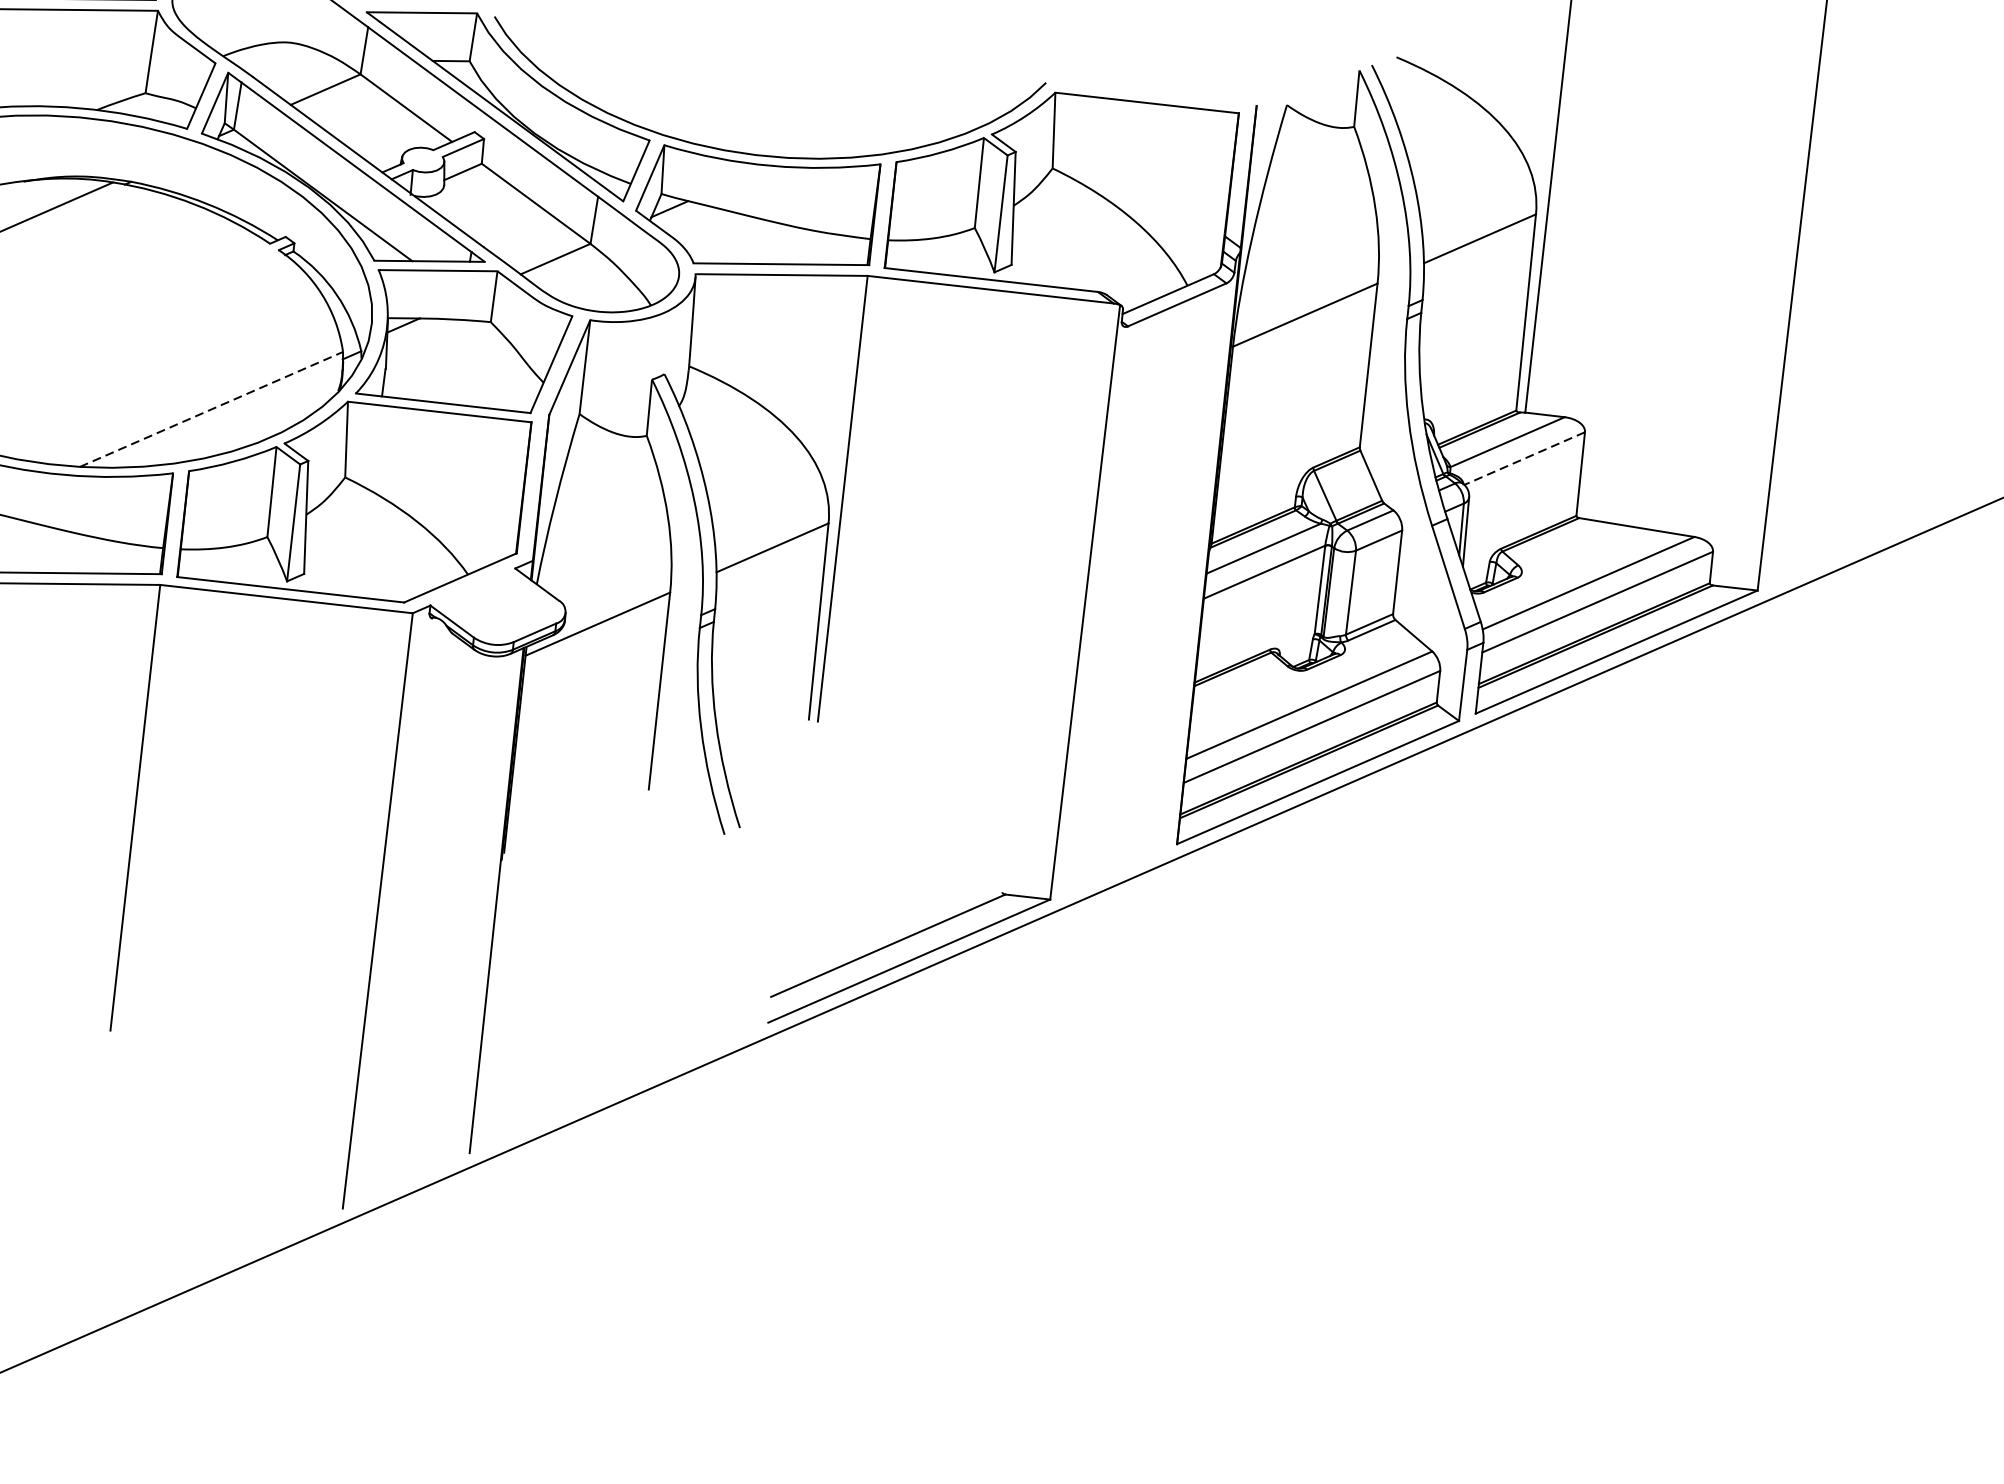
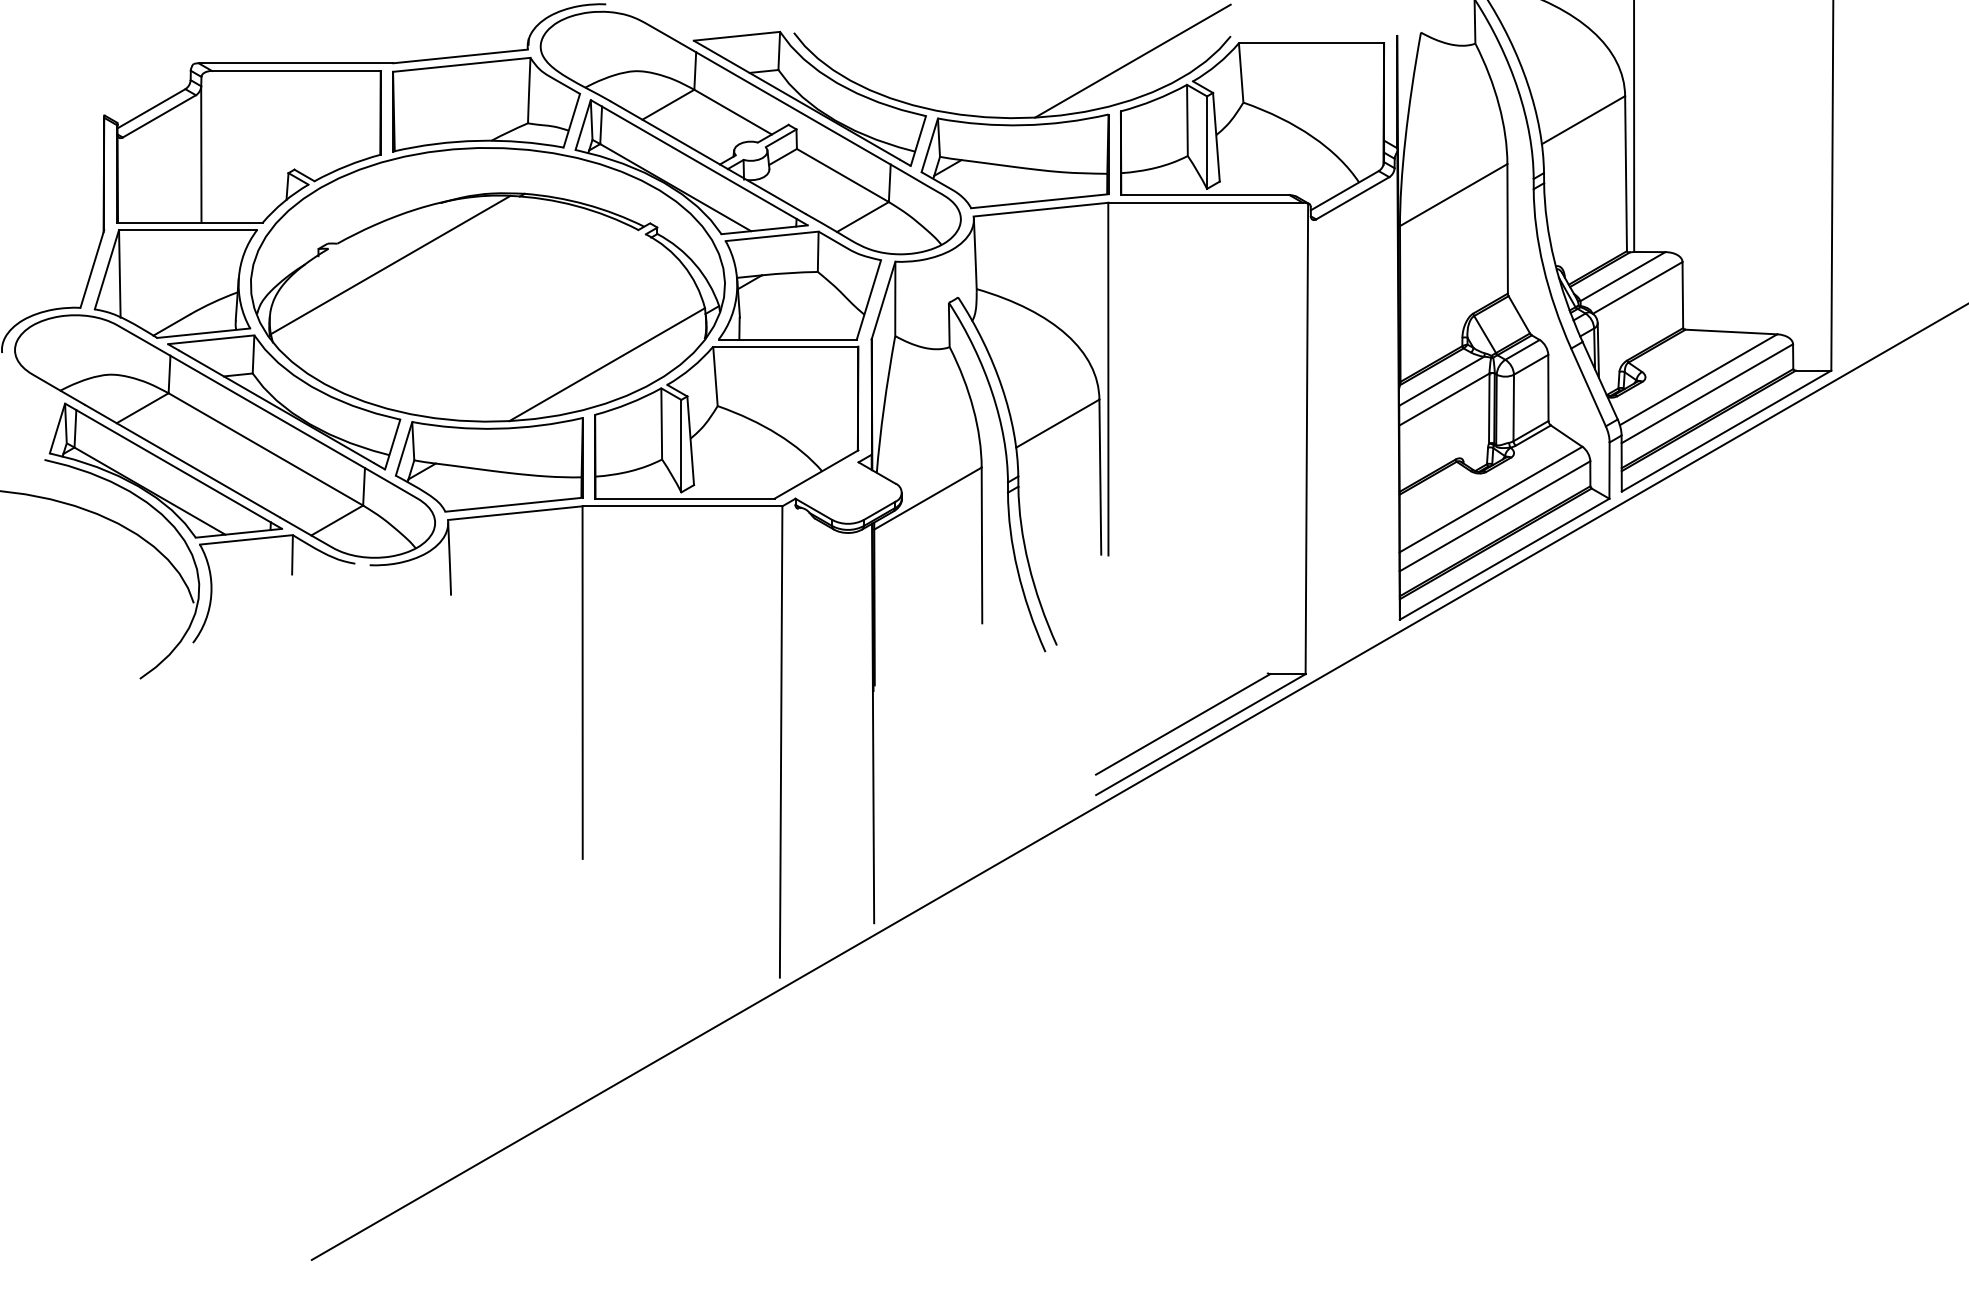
line: (918, 99) -> (1132, 60), added
line: (211, 409) -> (607, 364), dashed -> solid
line: (1524, 457) -> (1637, 287), dashed -> solid

